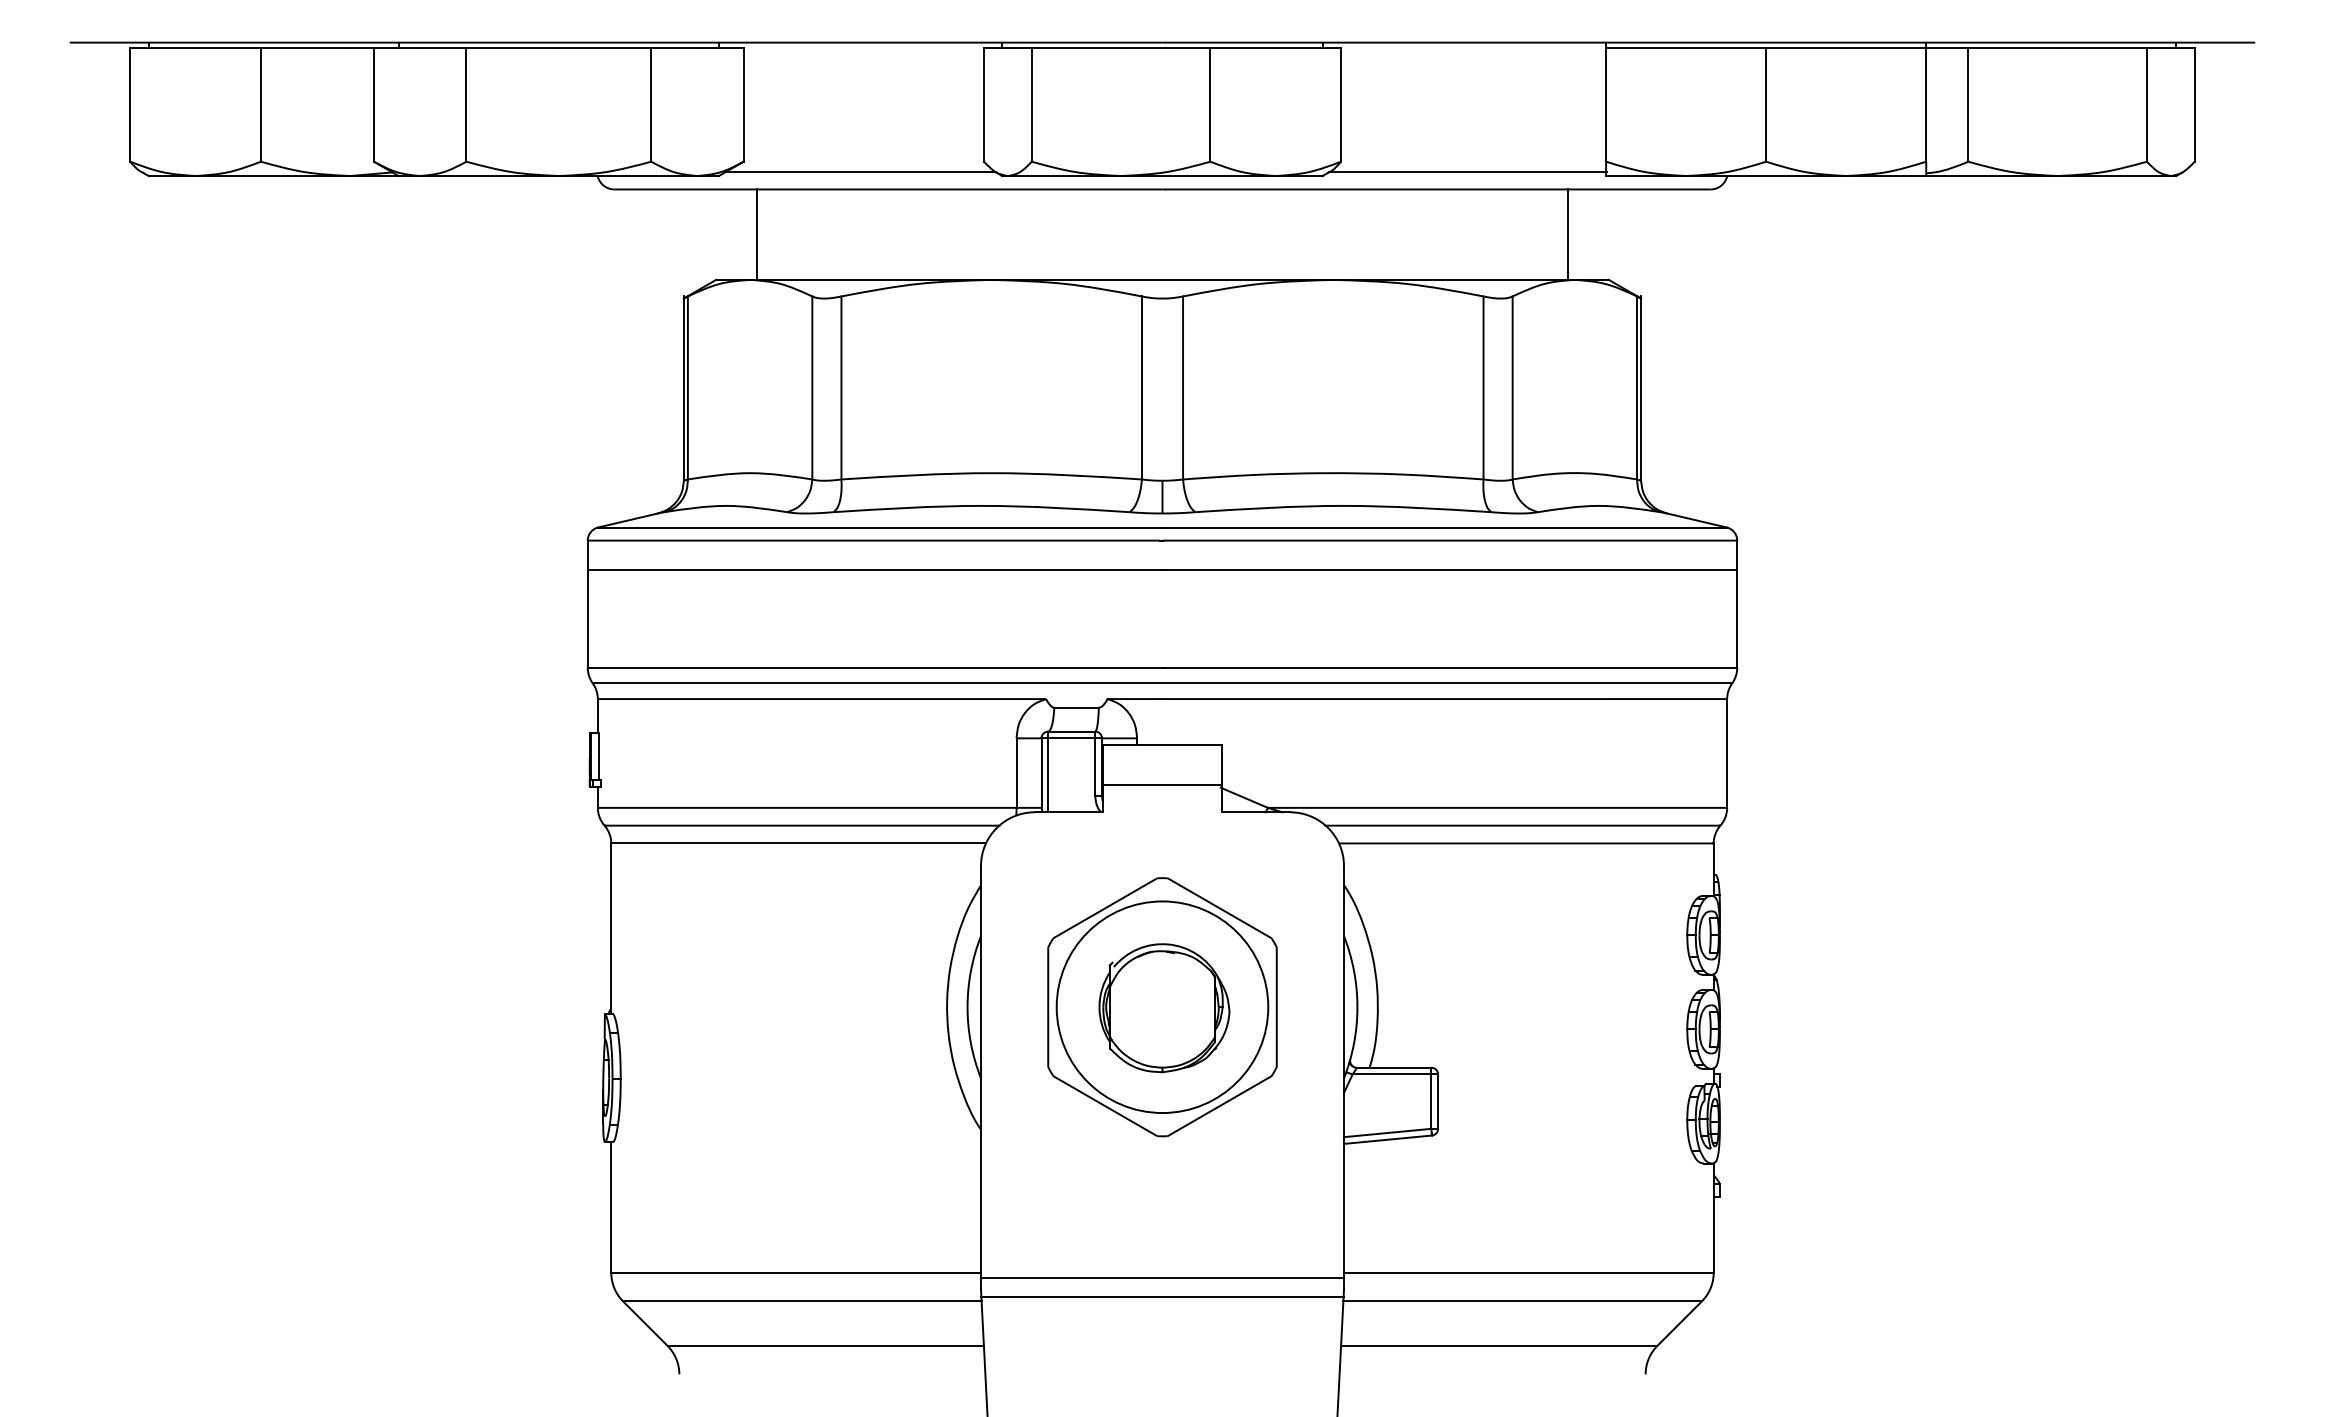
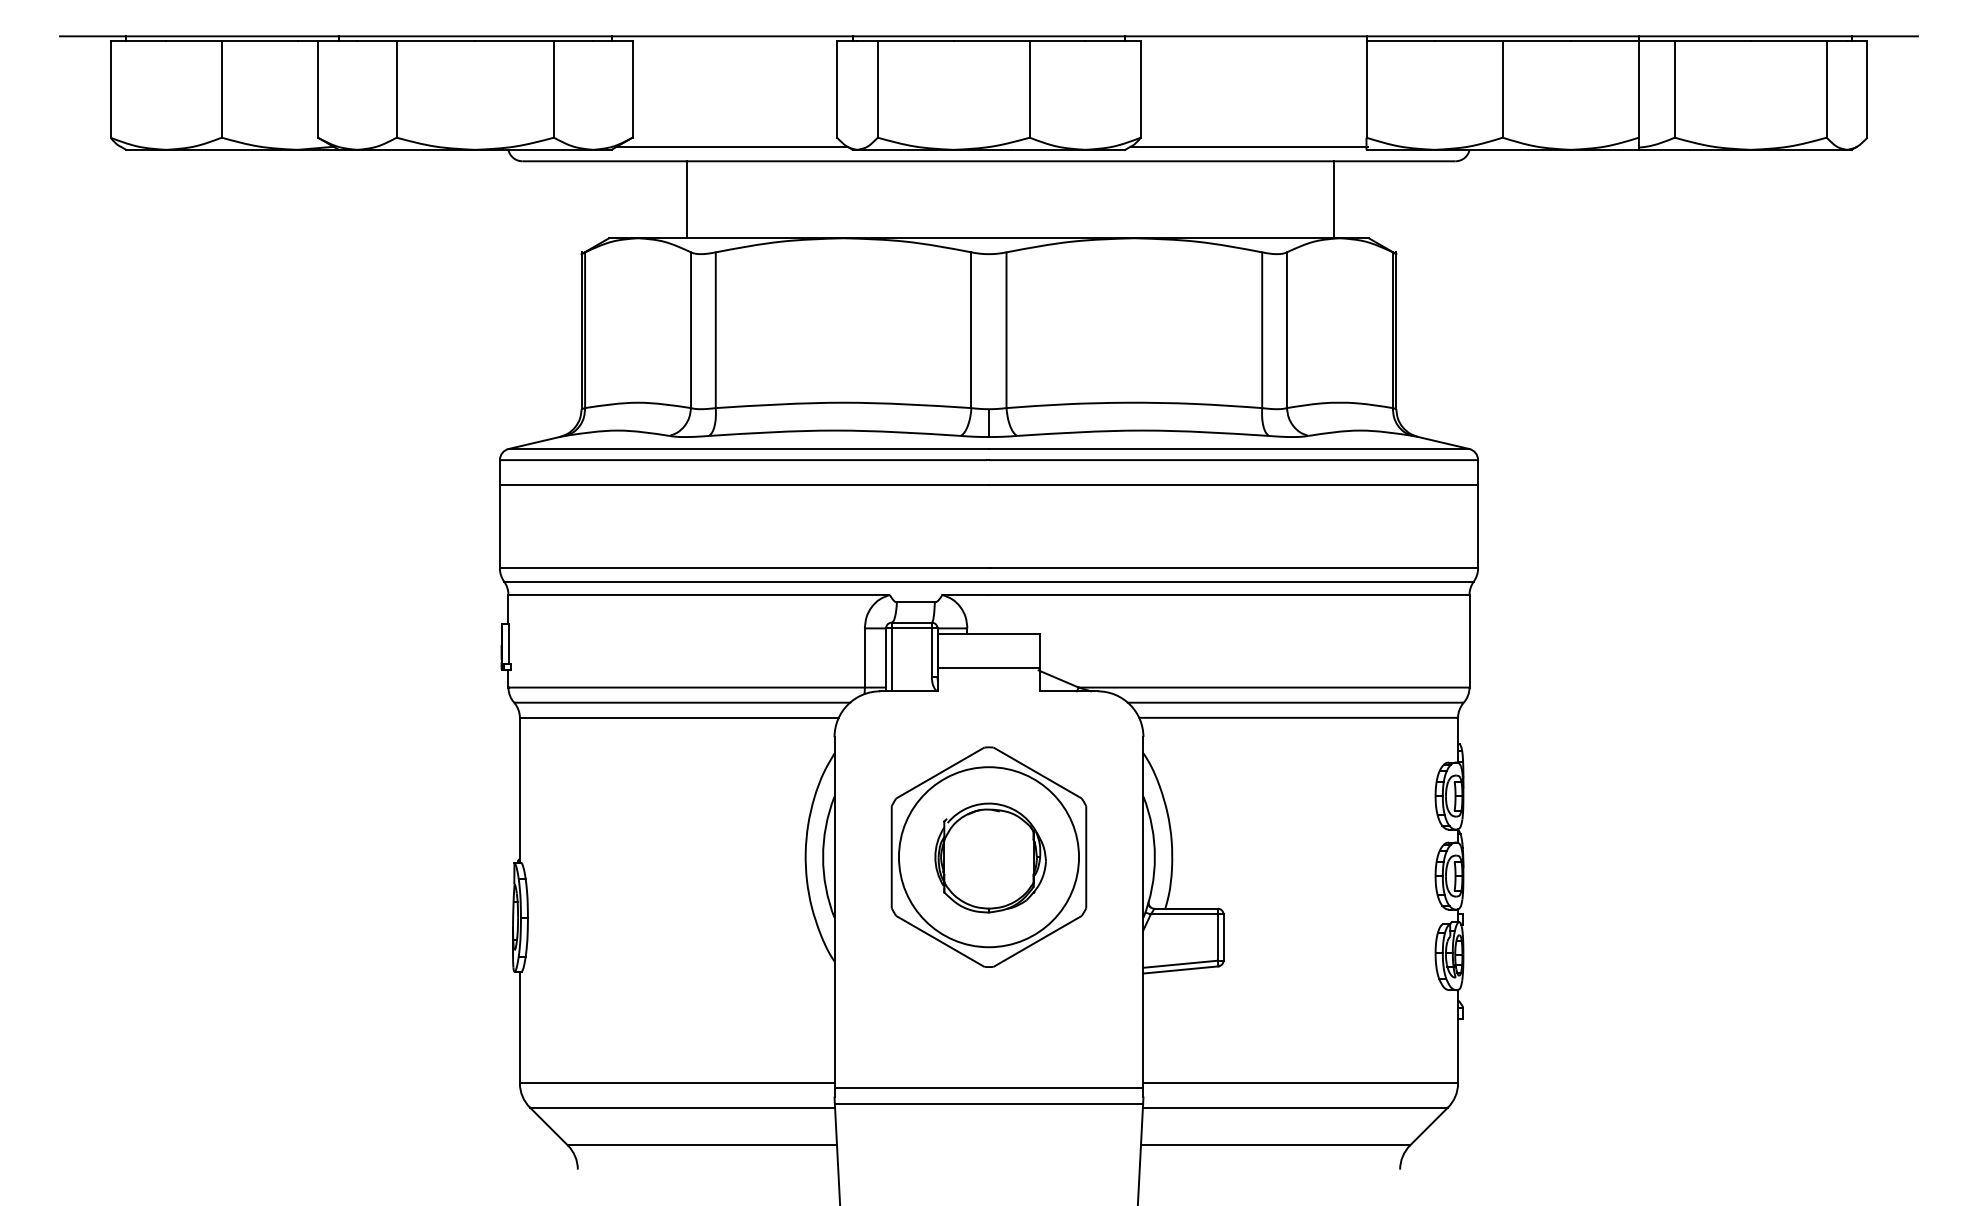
line: (757, 234) -> (686, 199), moved

